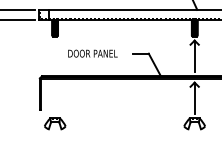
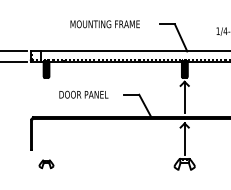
part: (55, 124) -> (46, 164), size x0.7

